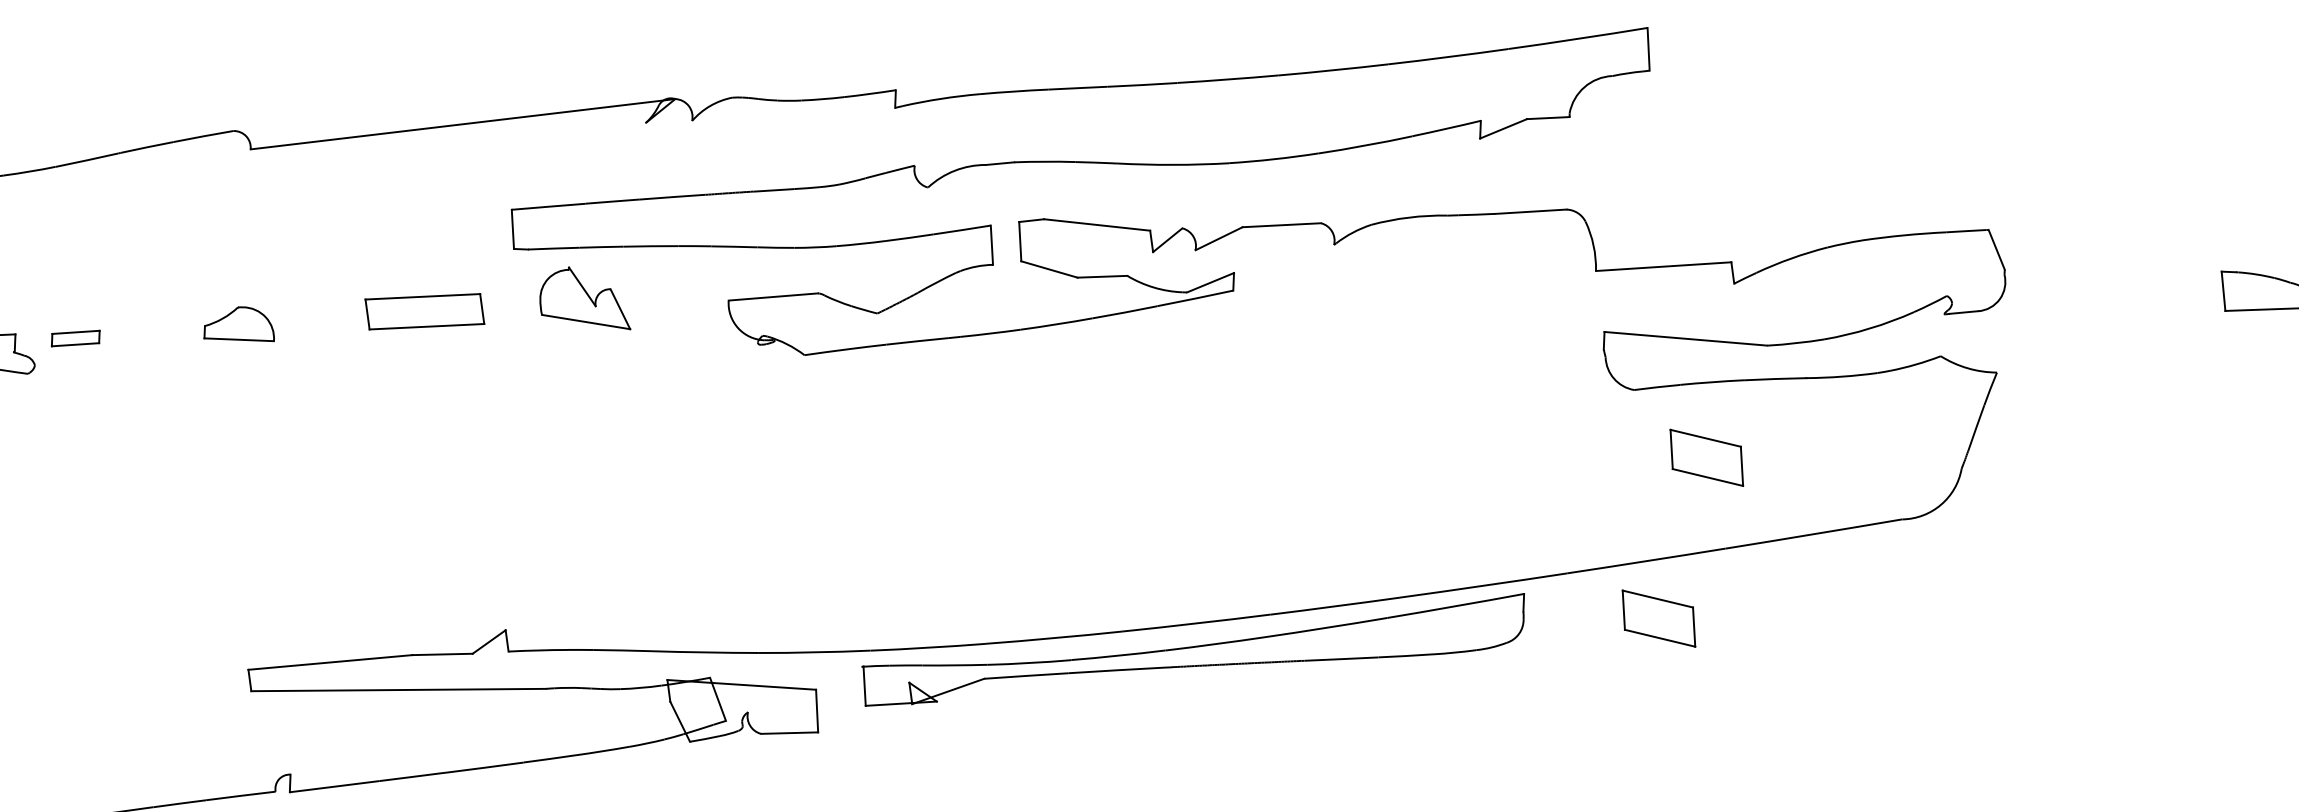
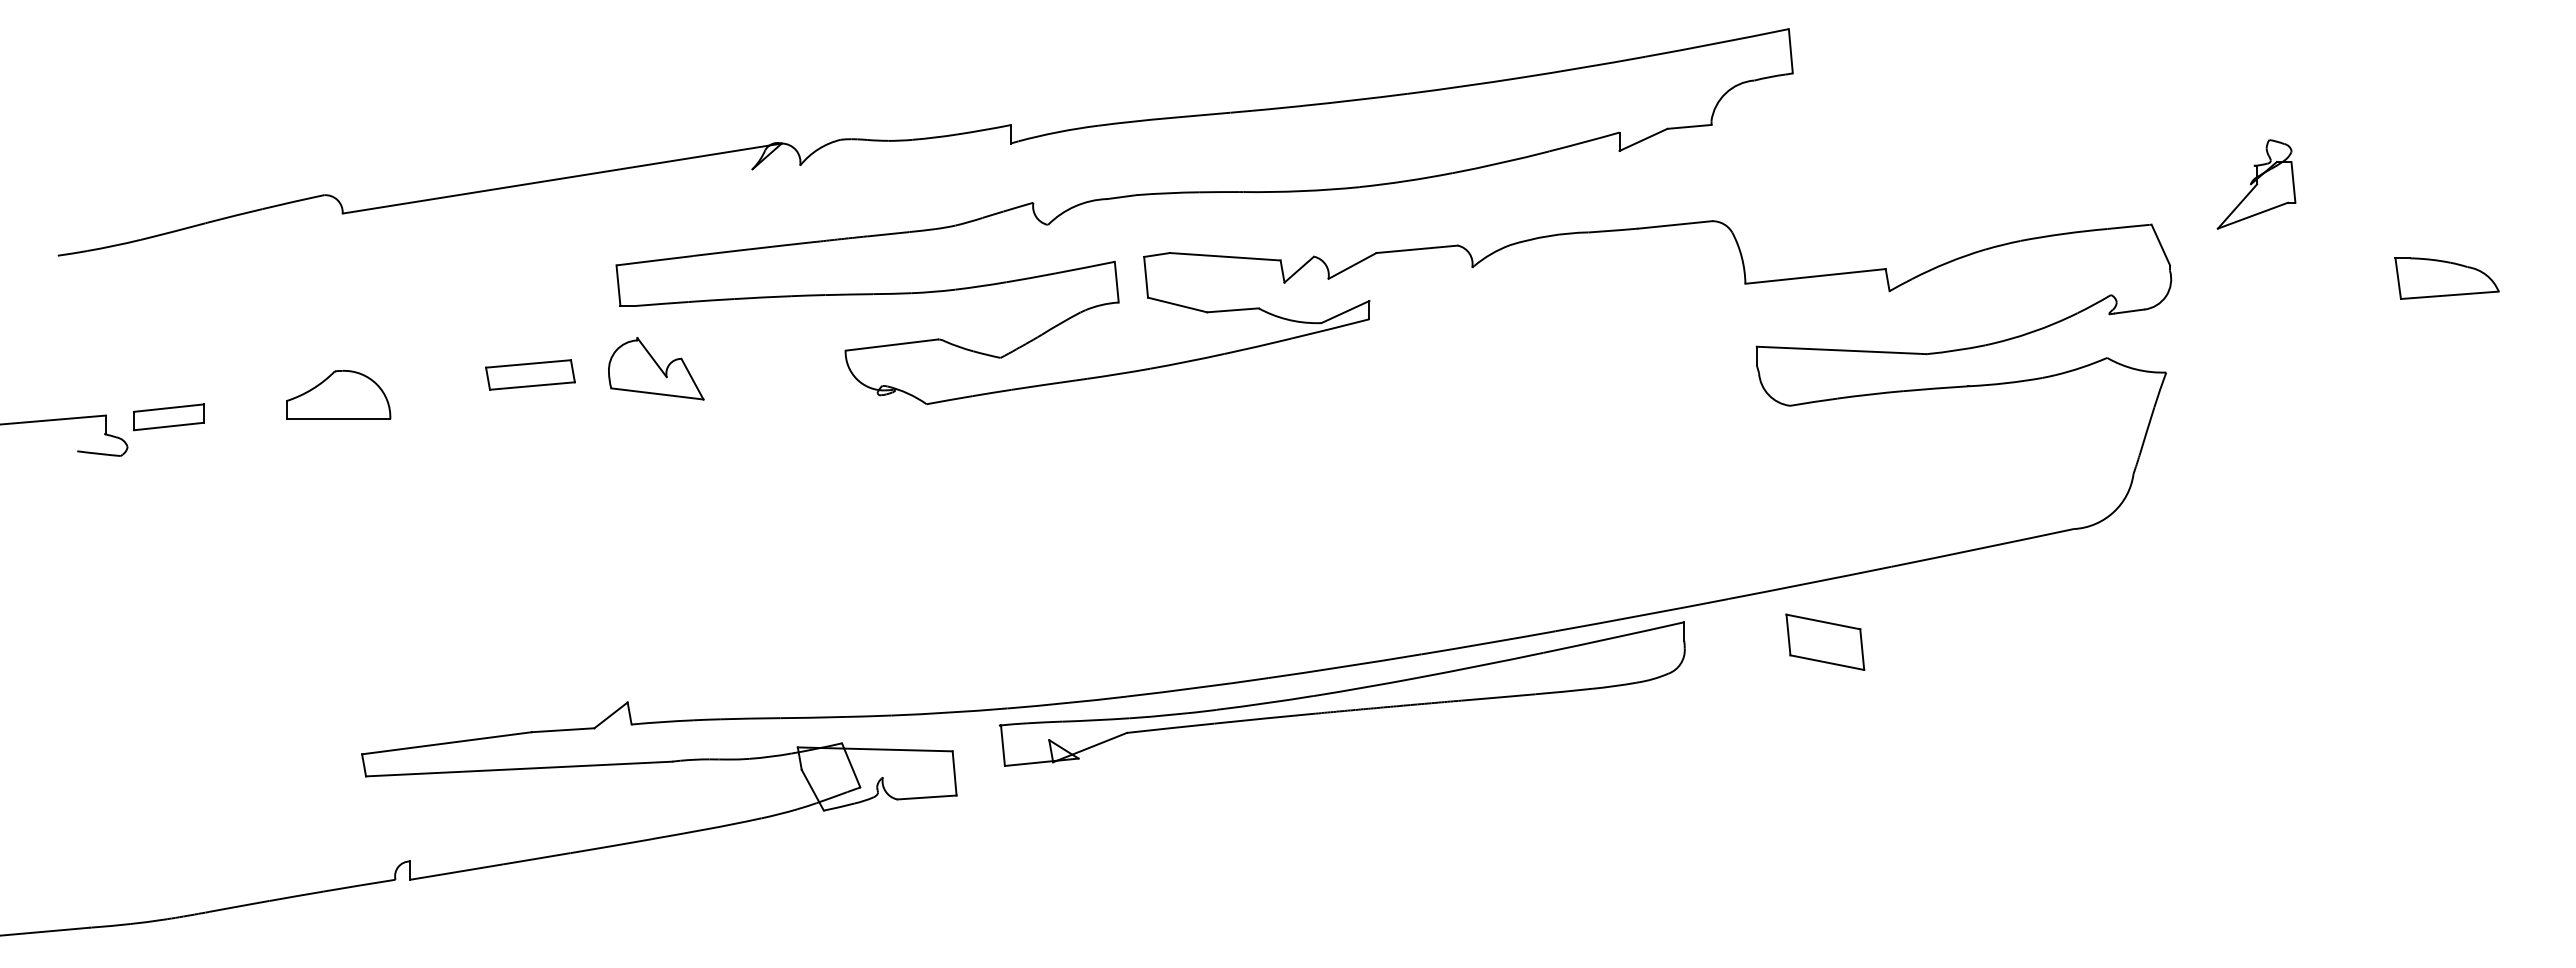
part: (2090, 195) -> (2256, 184), added
part: (586, 297) -> (656, 368), moved
part: (424, 311) -> (530, 374), size x0.71
part: (239, 323) -> (338, 394), size x1.43
part: (75, 338) -> (168, 417), size x1.43
part: (1706, 457) -> (1868, 472), removed

